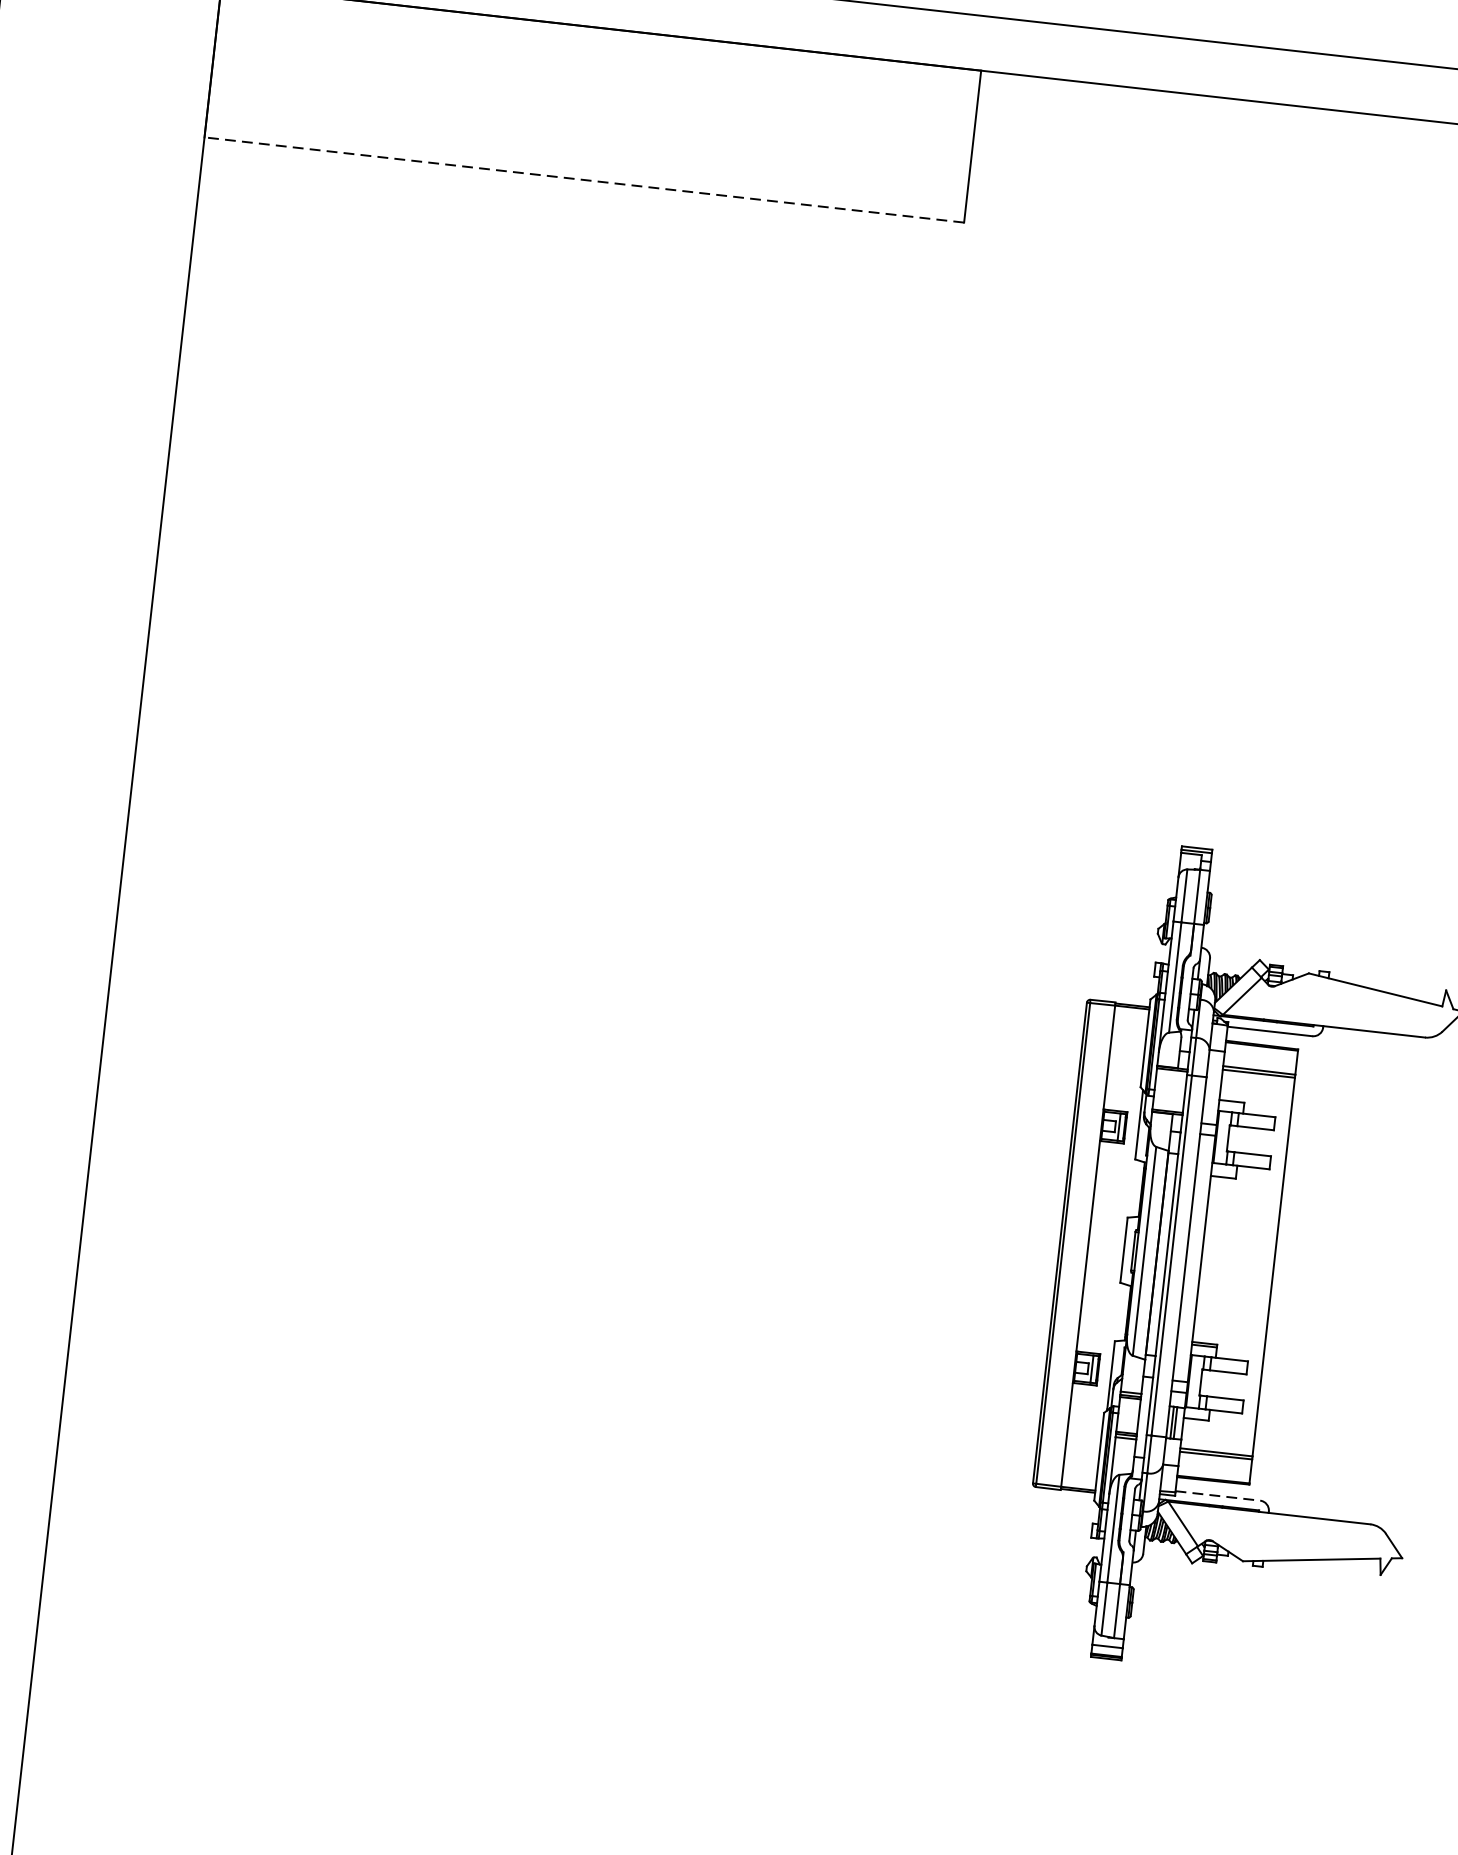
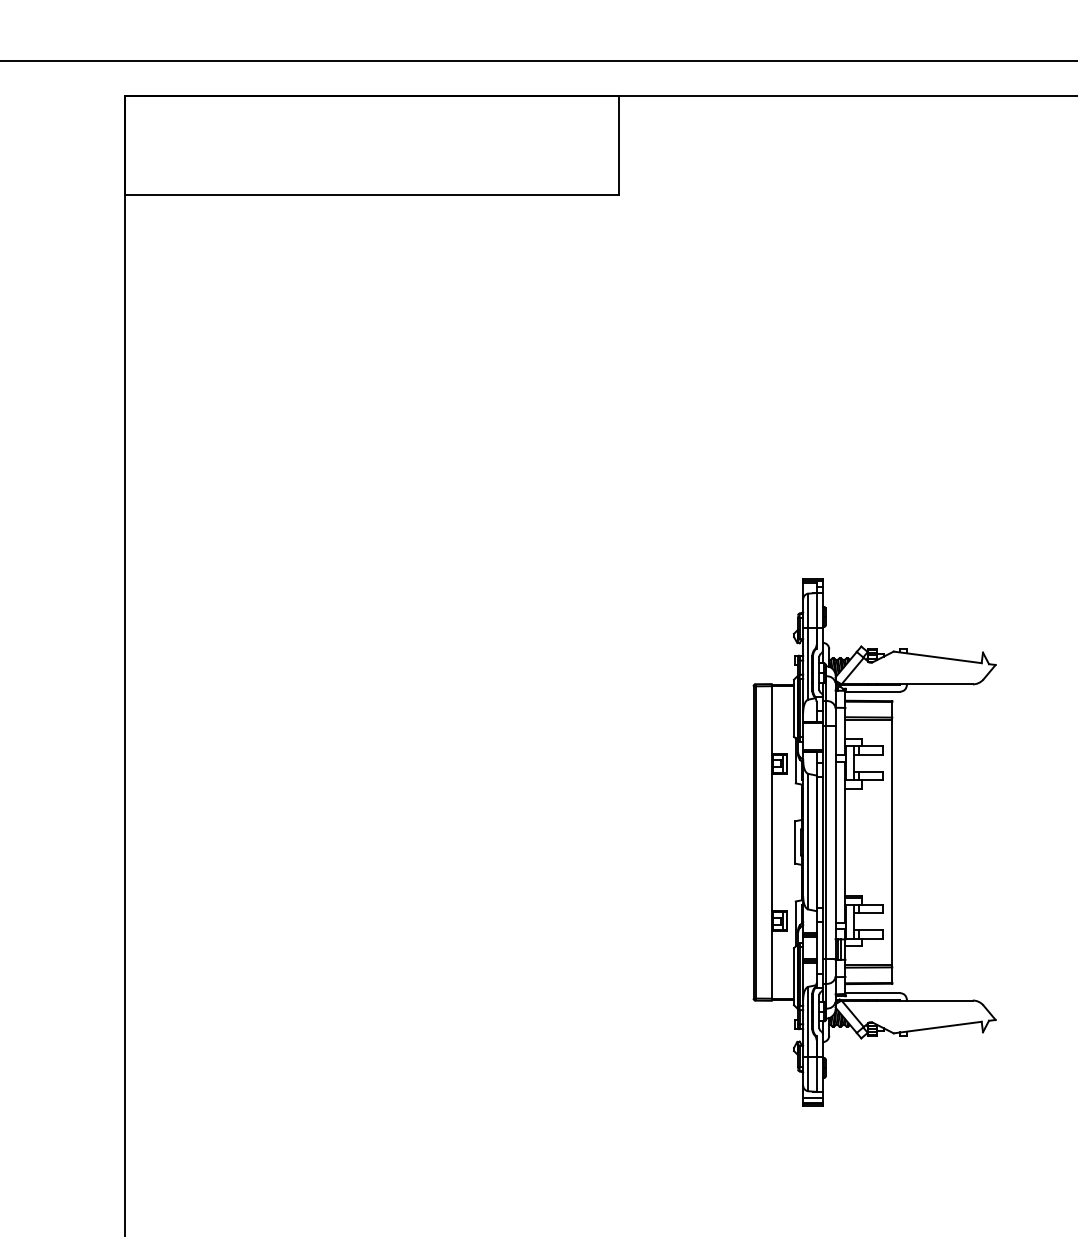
line: (583, 179) -> (371, 194), dashed -> solid
line: (1218, 1496) -> (873, 993), dashed -> solid

